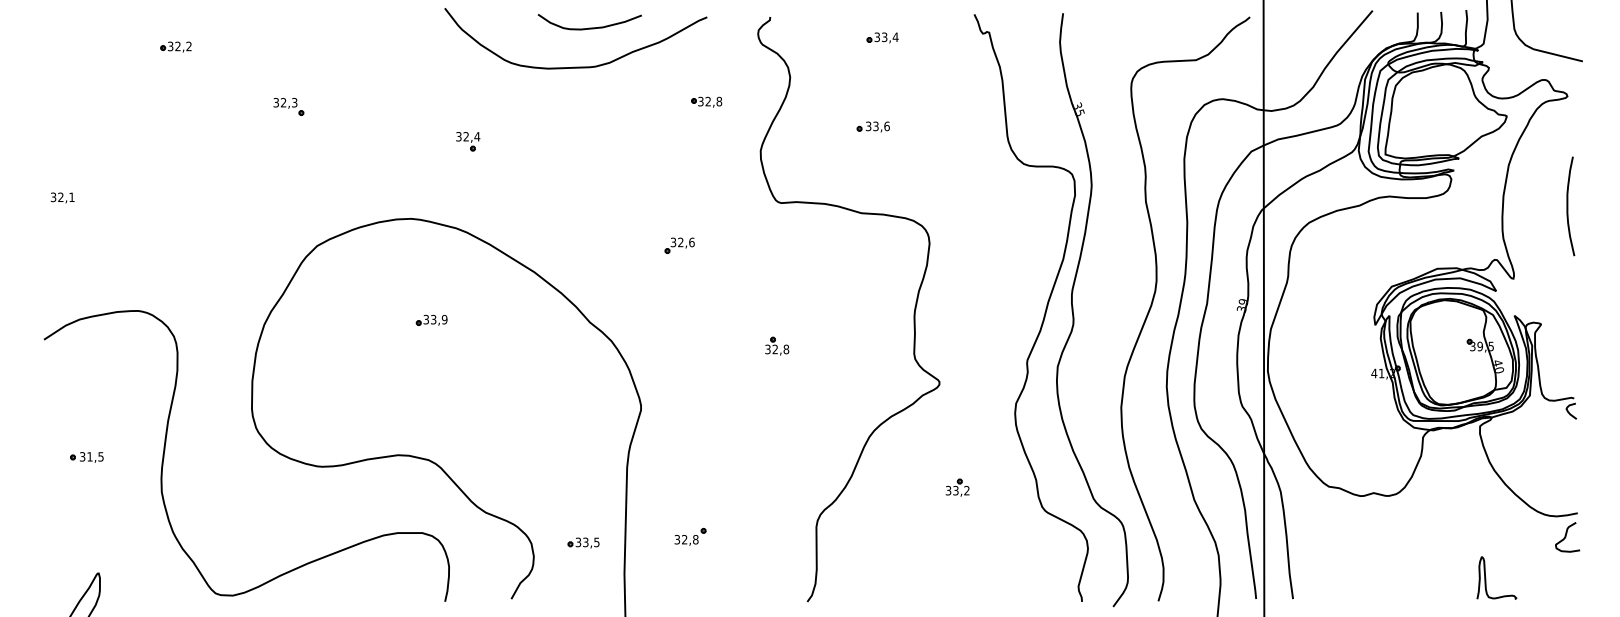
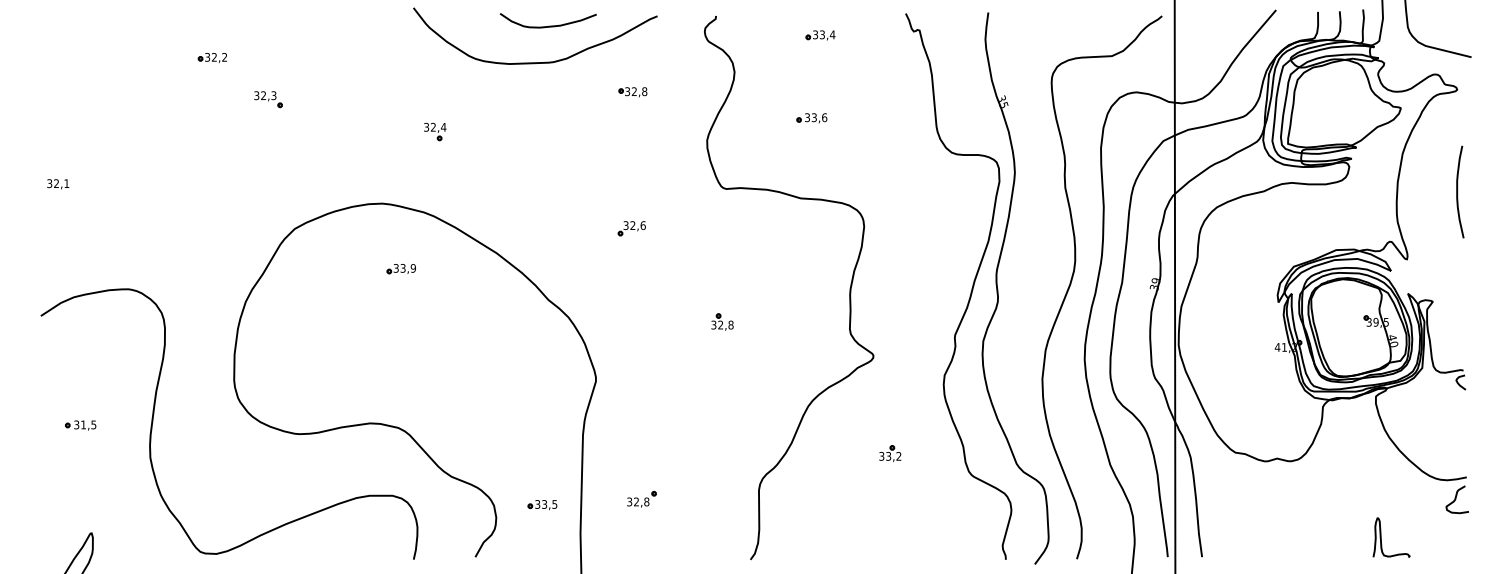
part: (174, 46) -> (211, 57), moved
part: (706, 102) -> (632, 92), moved
part: (430, 320) -> (400, 269), moved

